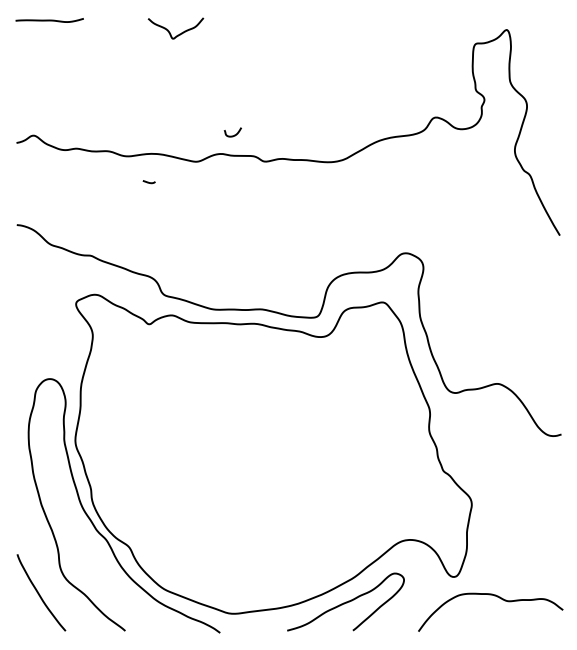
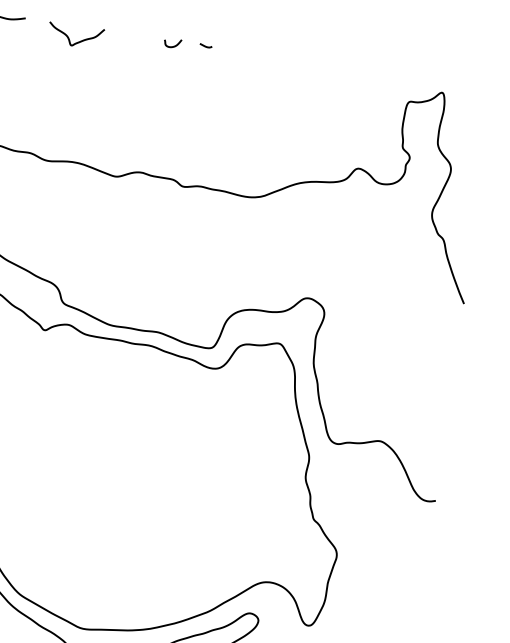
curve: (169, 30) -> (69, 36), moved
curve: (234, 134) -> (173, 45), moved
curve: (148, 182) -> (205, 46), moved

